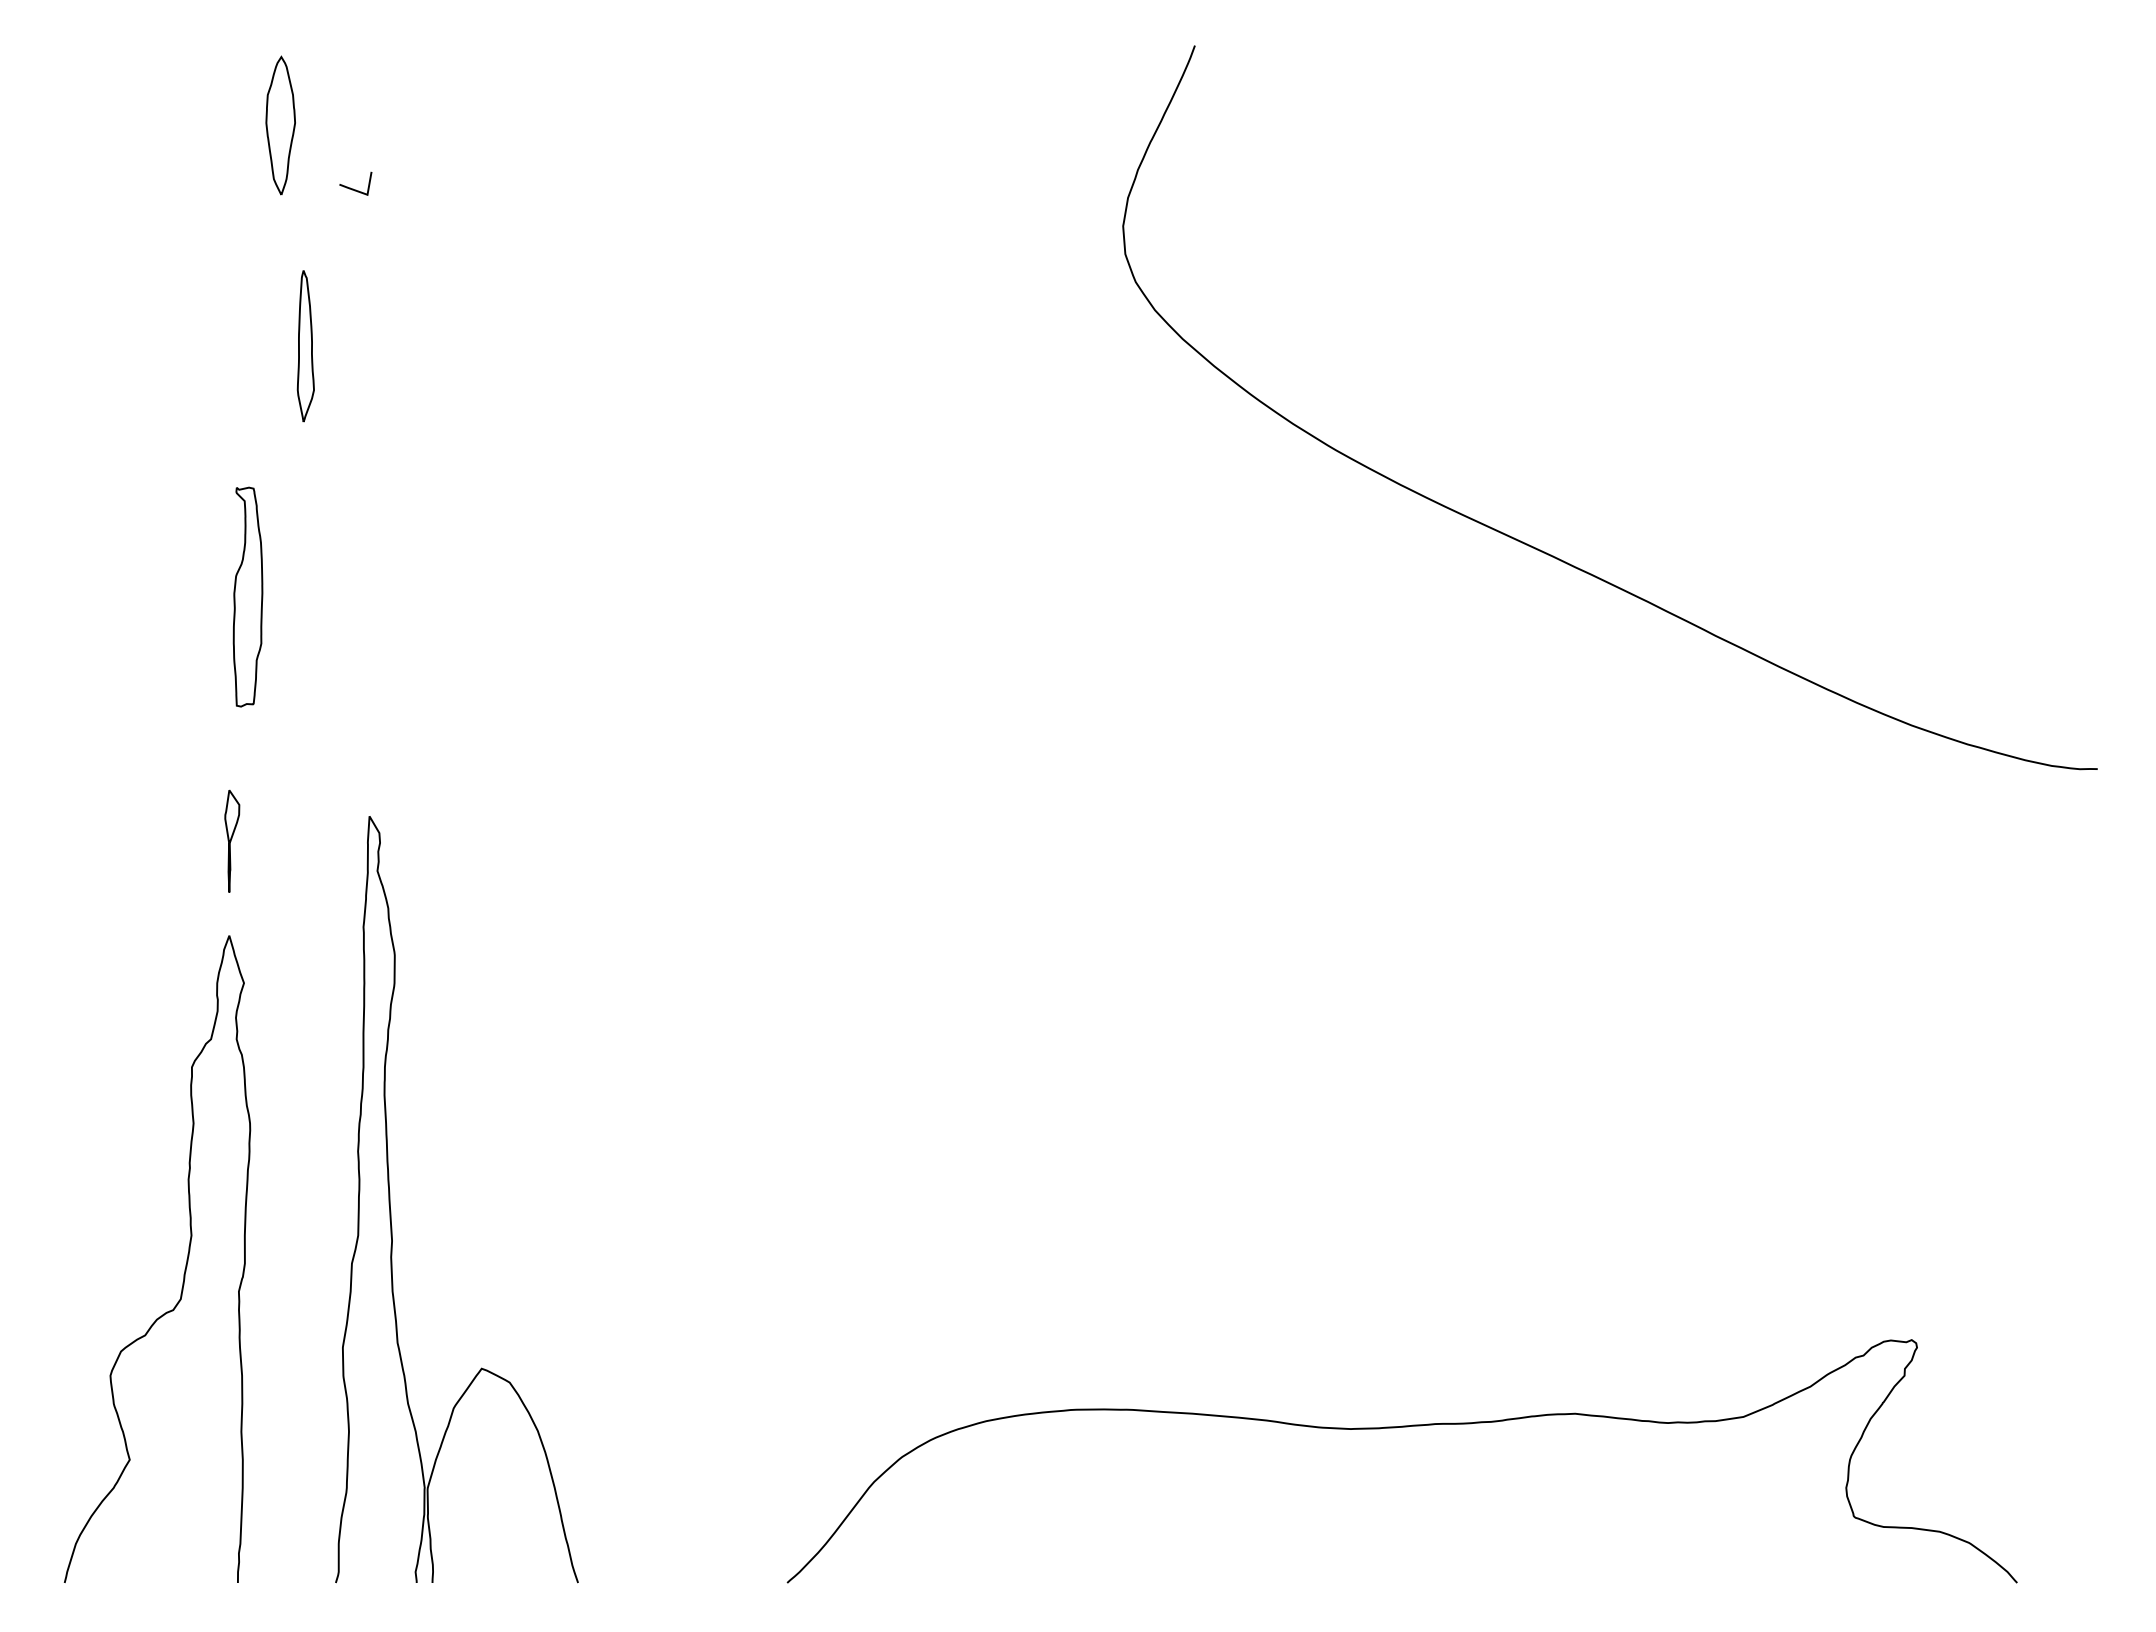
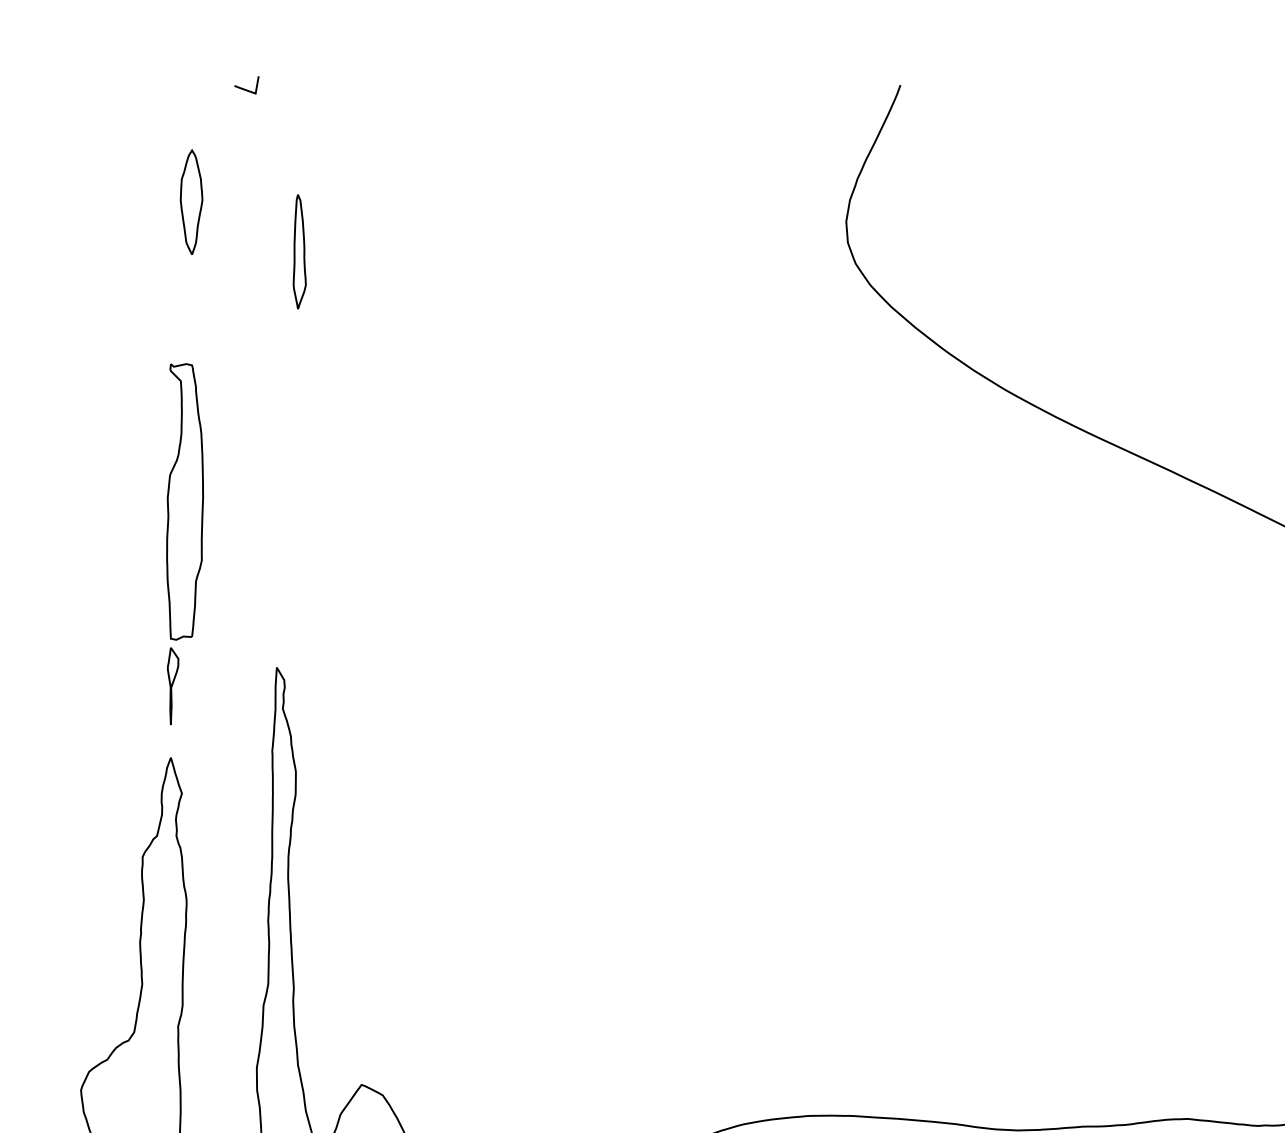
part: (280, 125) -> (191, 202), moved
line: (353, 188) -> (245, 88), moved
part: (305, 346) -> (299, 252), moved
part: (247, 596) -> (184, 501), size x1.67

